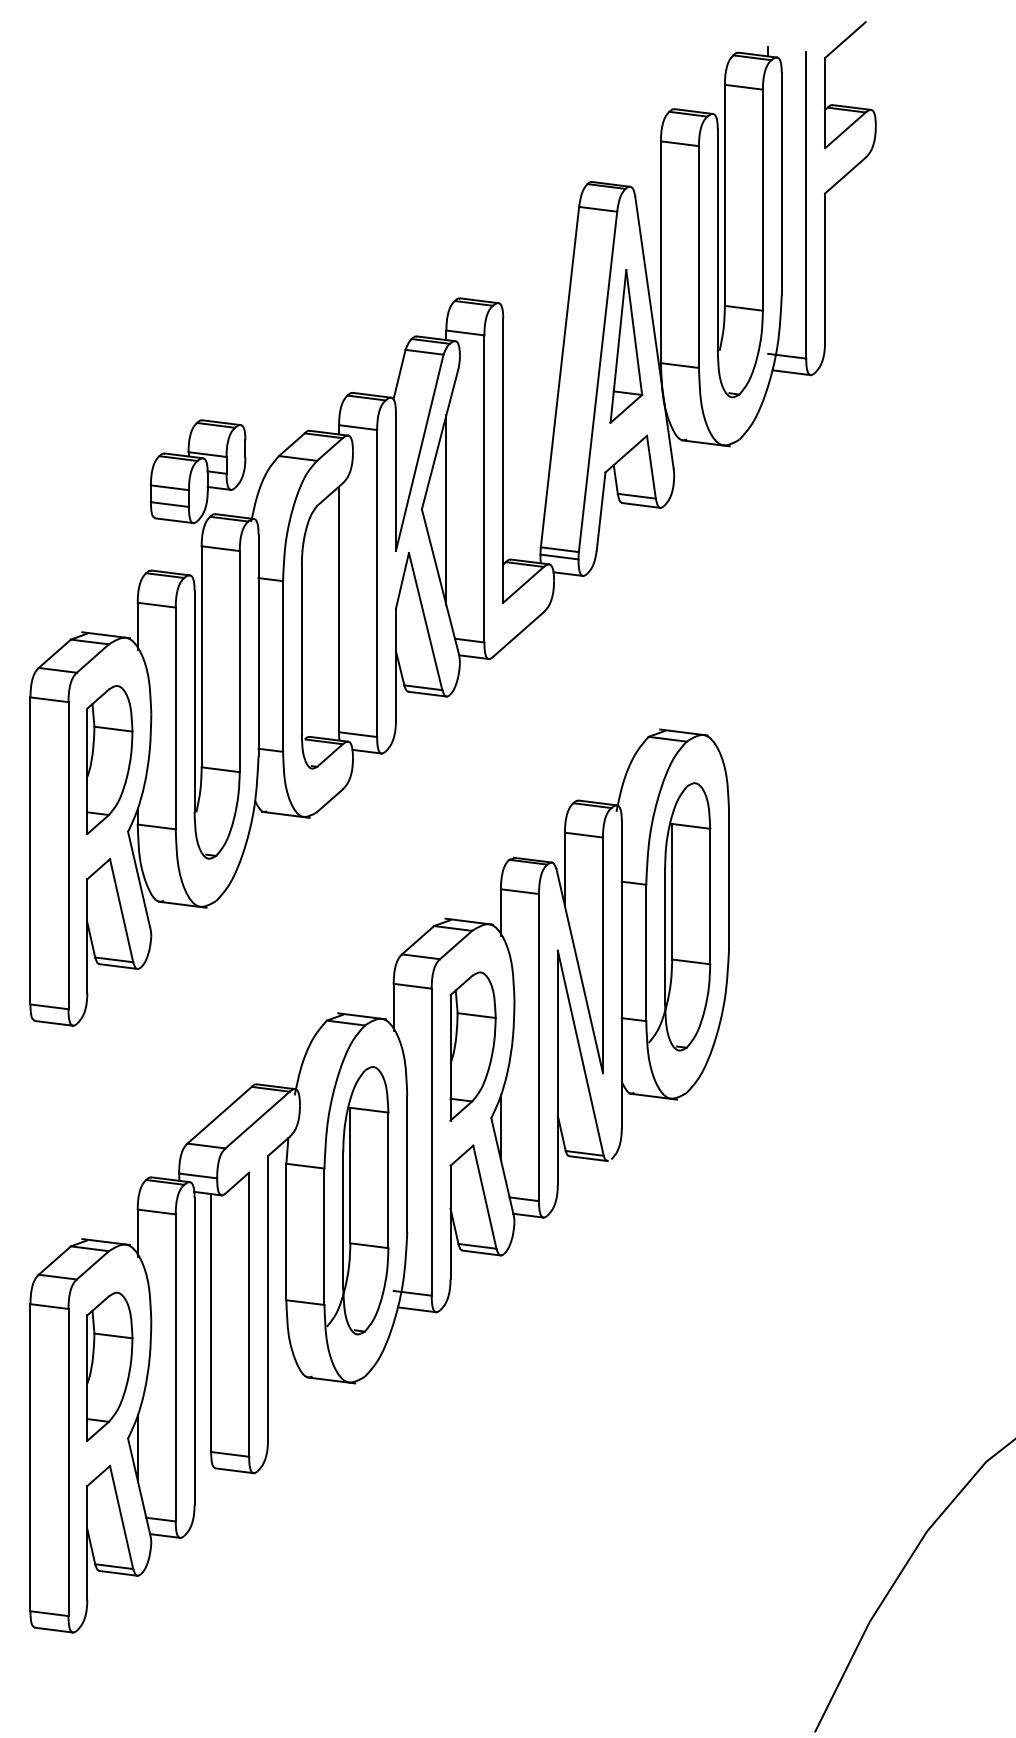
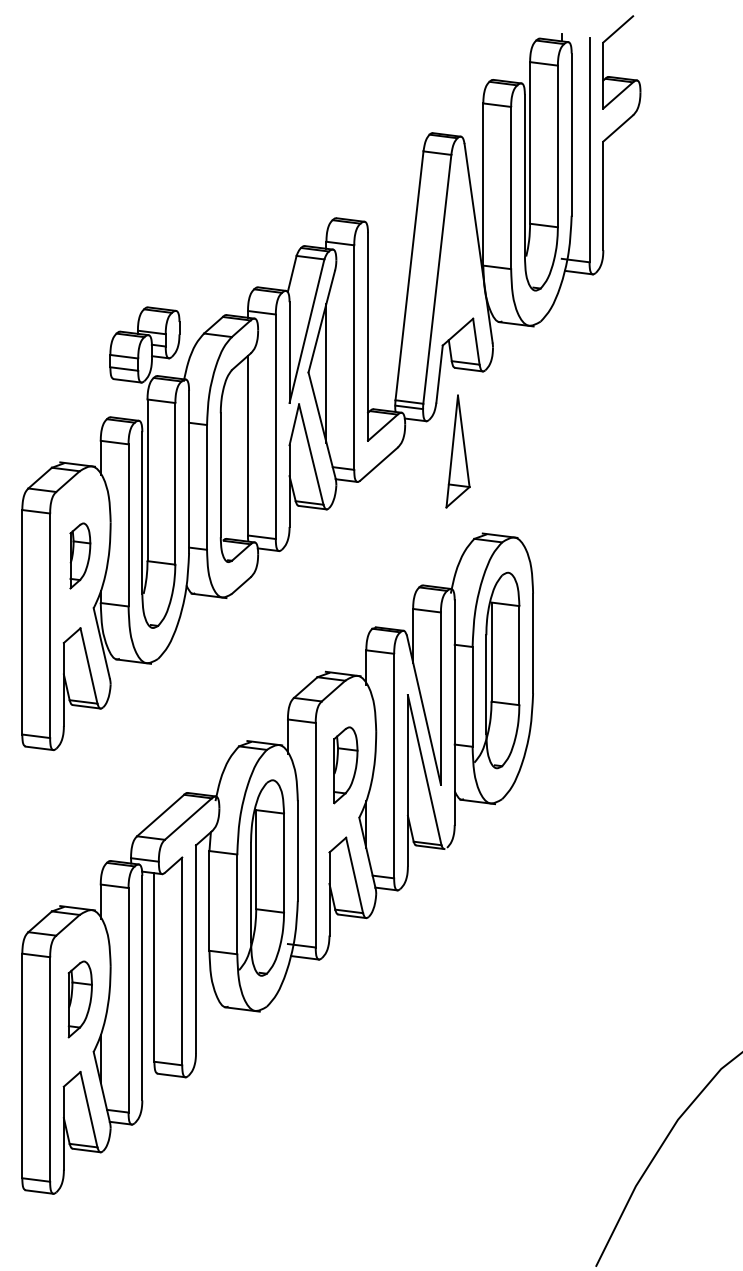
part: (626, 346) -> (458, 451), moved
part: (109, 760) -> (80, 556), size x0.6
part: (472, 1046) -> (345, 765), size x0.7
part: (109, 1366) -> (80, 999), size x0.7

